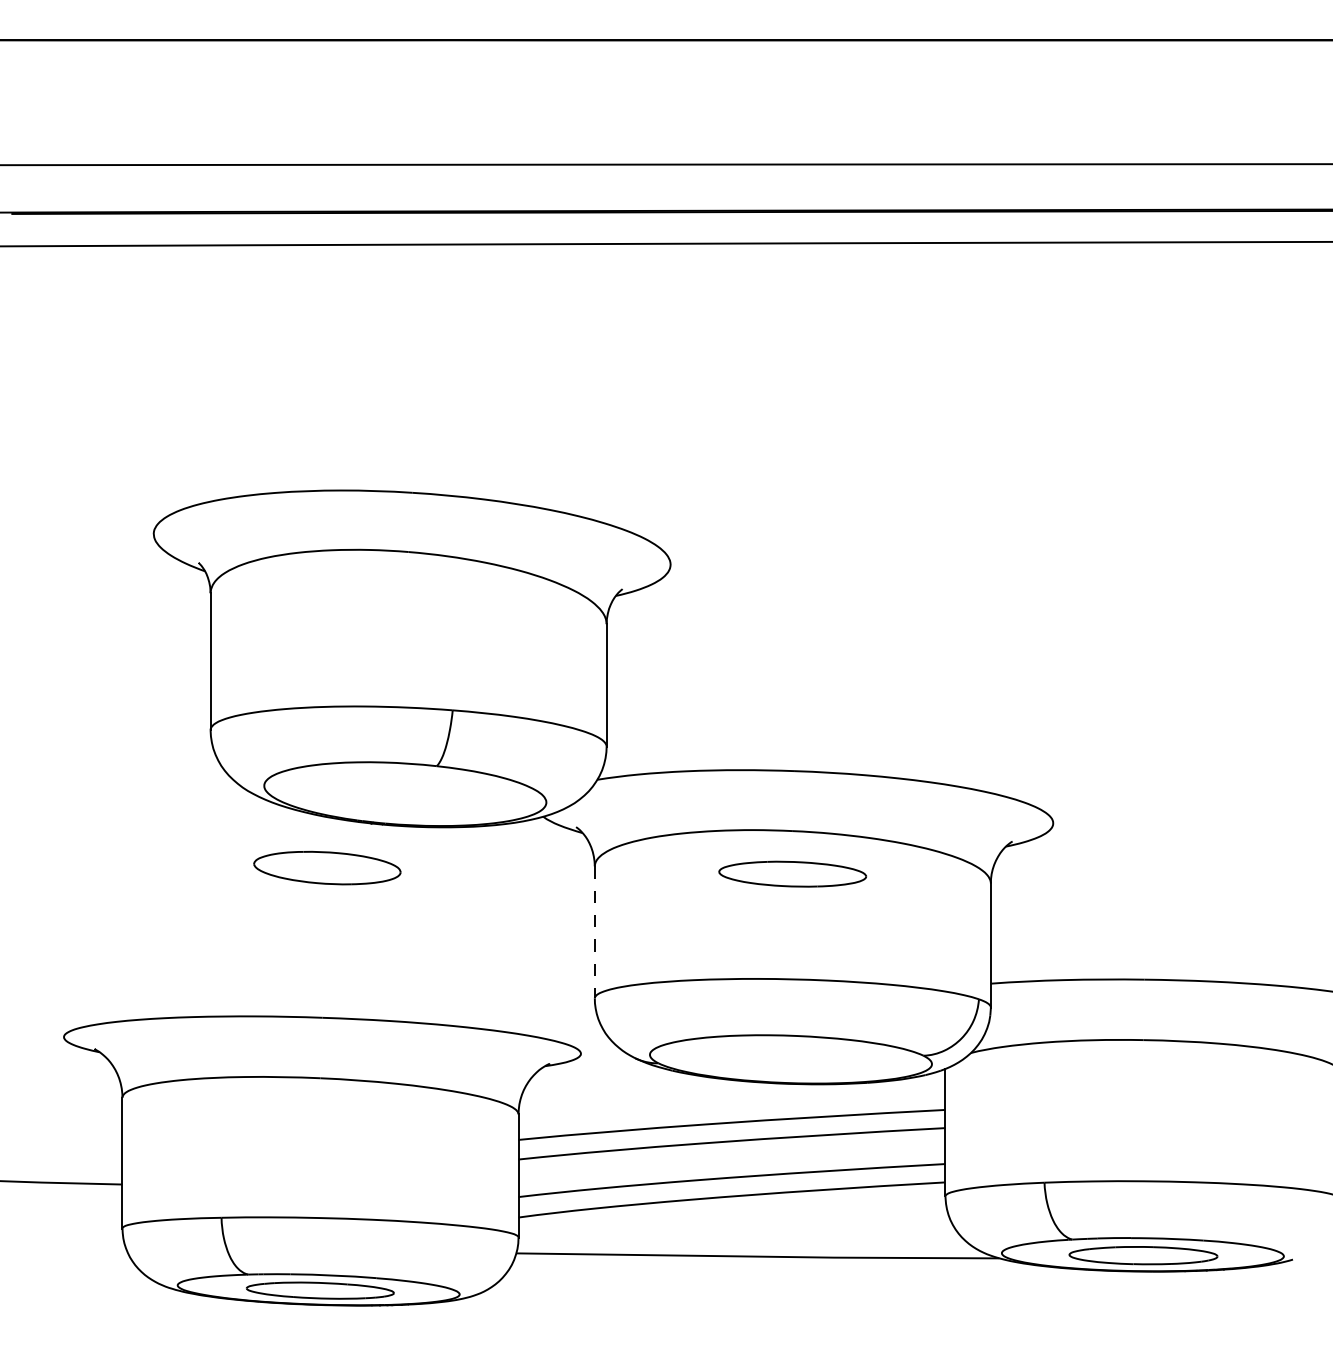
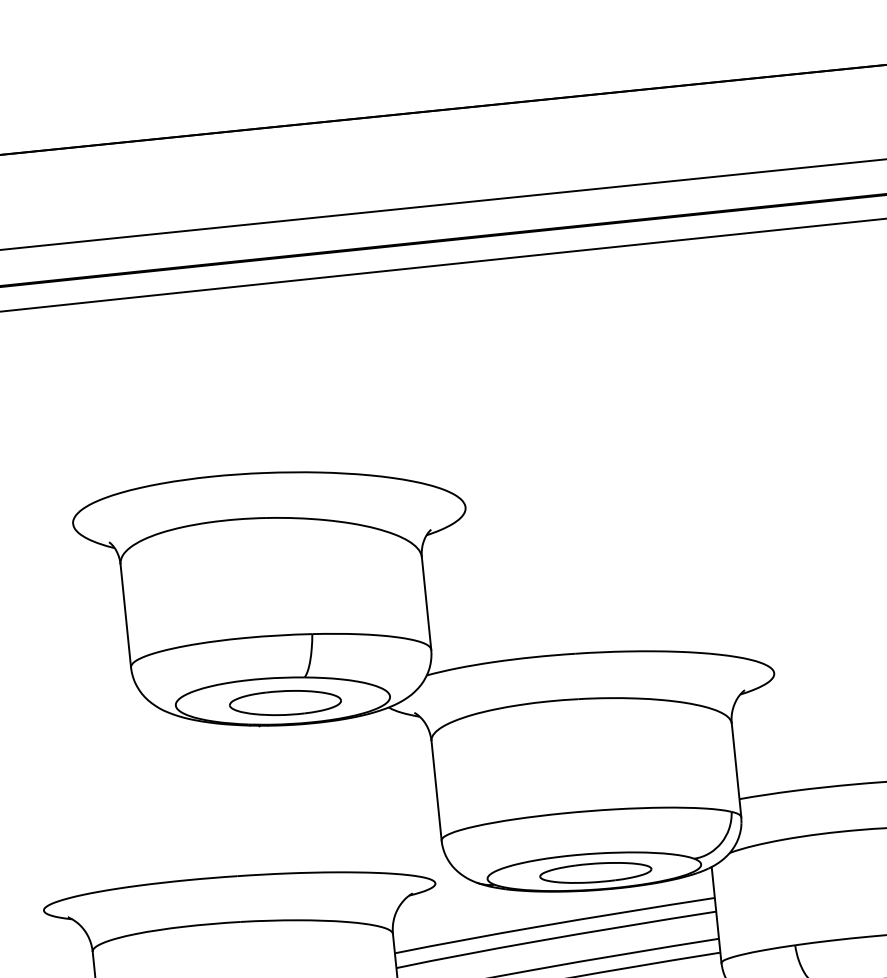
part: (327, 867) -> (285, 702), moved
part: (792, 873) -> (595, 872), moved
line: (594, 932) -> (436, 790), dashed -> solid

